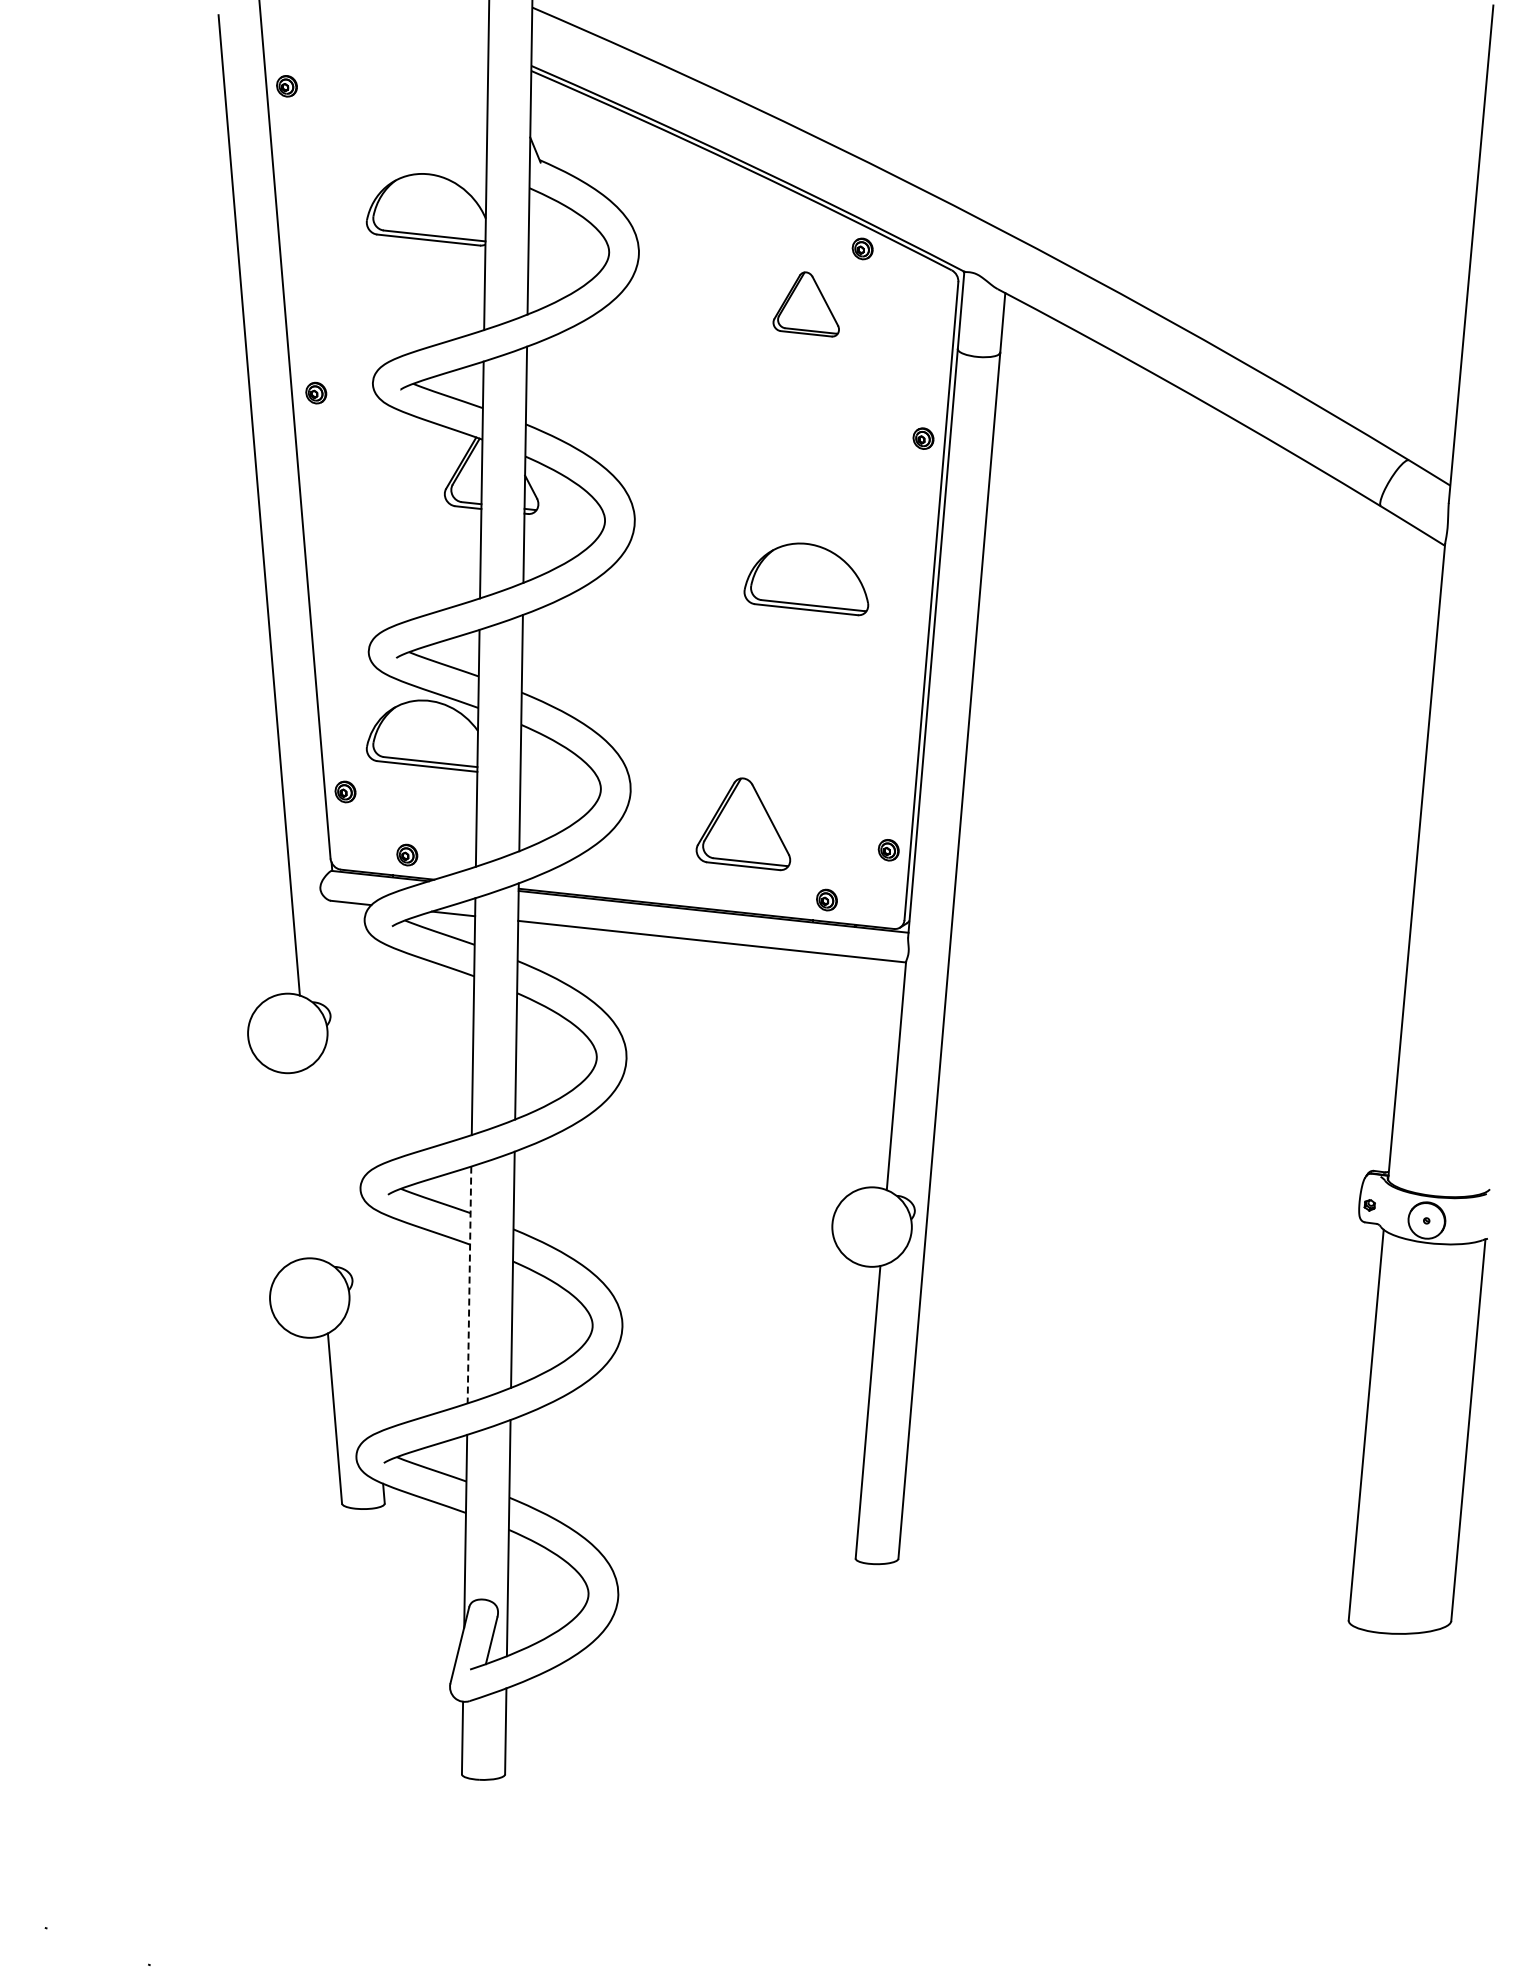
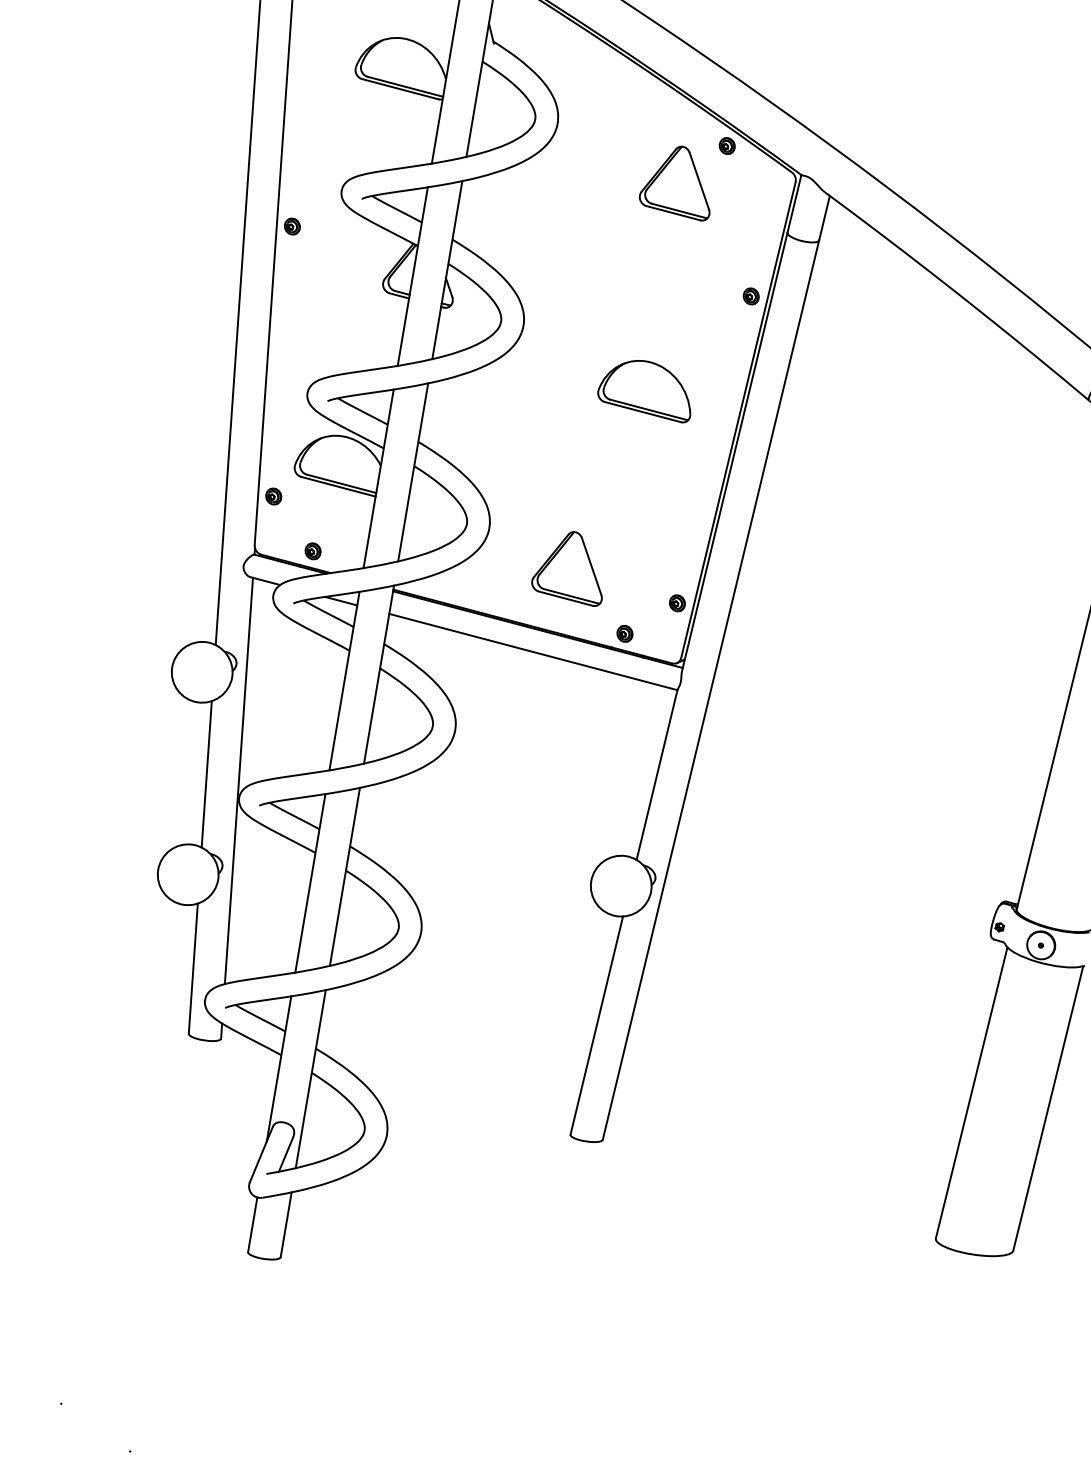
part: (805, 304) -> (677, 181), size x1.43
part: (316, 392) -> (292, 226), moved
line: (313, 1164) -> (206, 774), added
line: (356, 1166) -> (238, 780), added
line: (469, 1285) -> (310, 883), dashed -> solid

